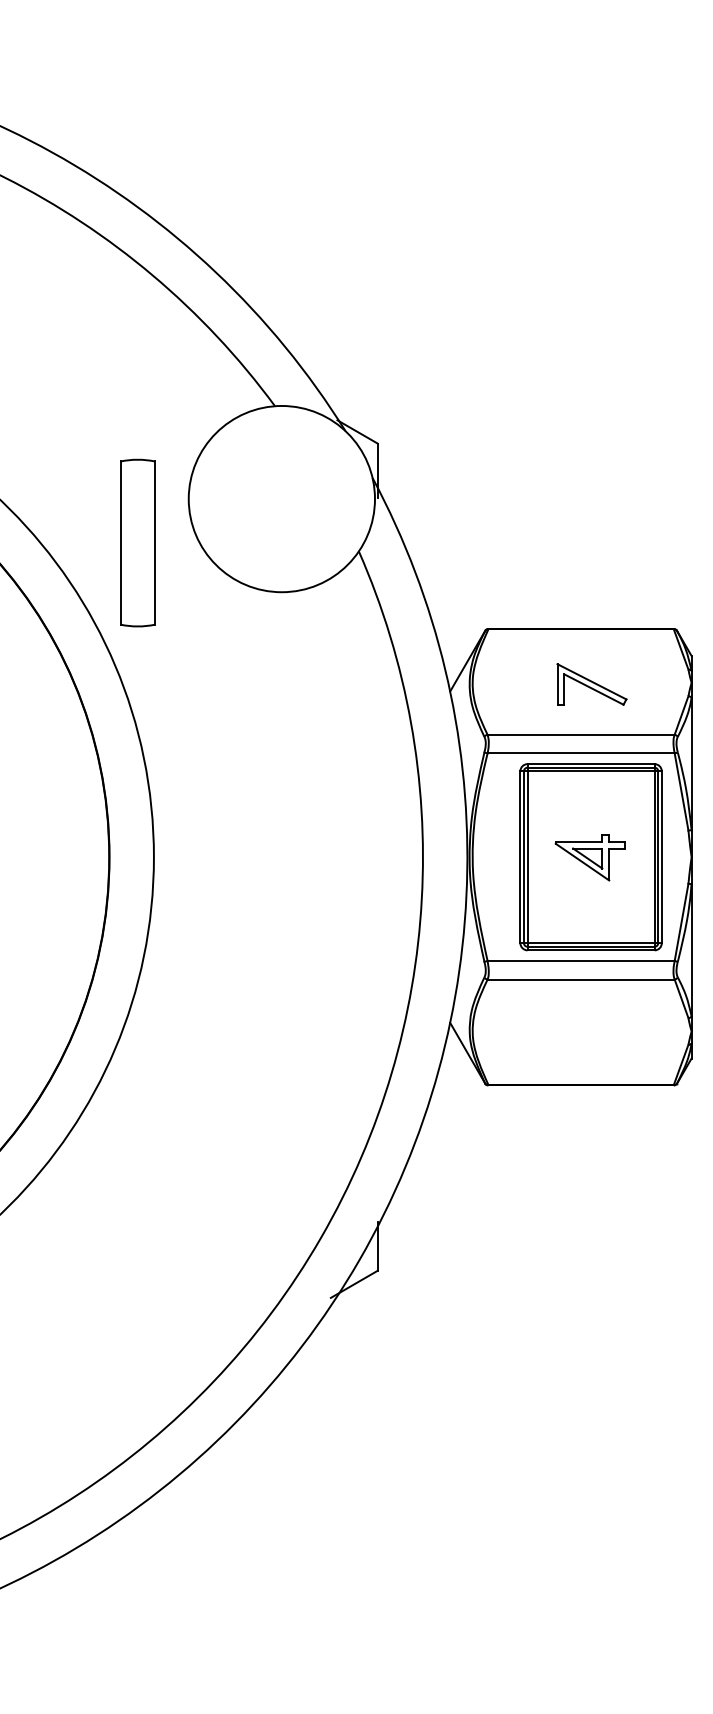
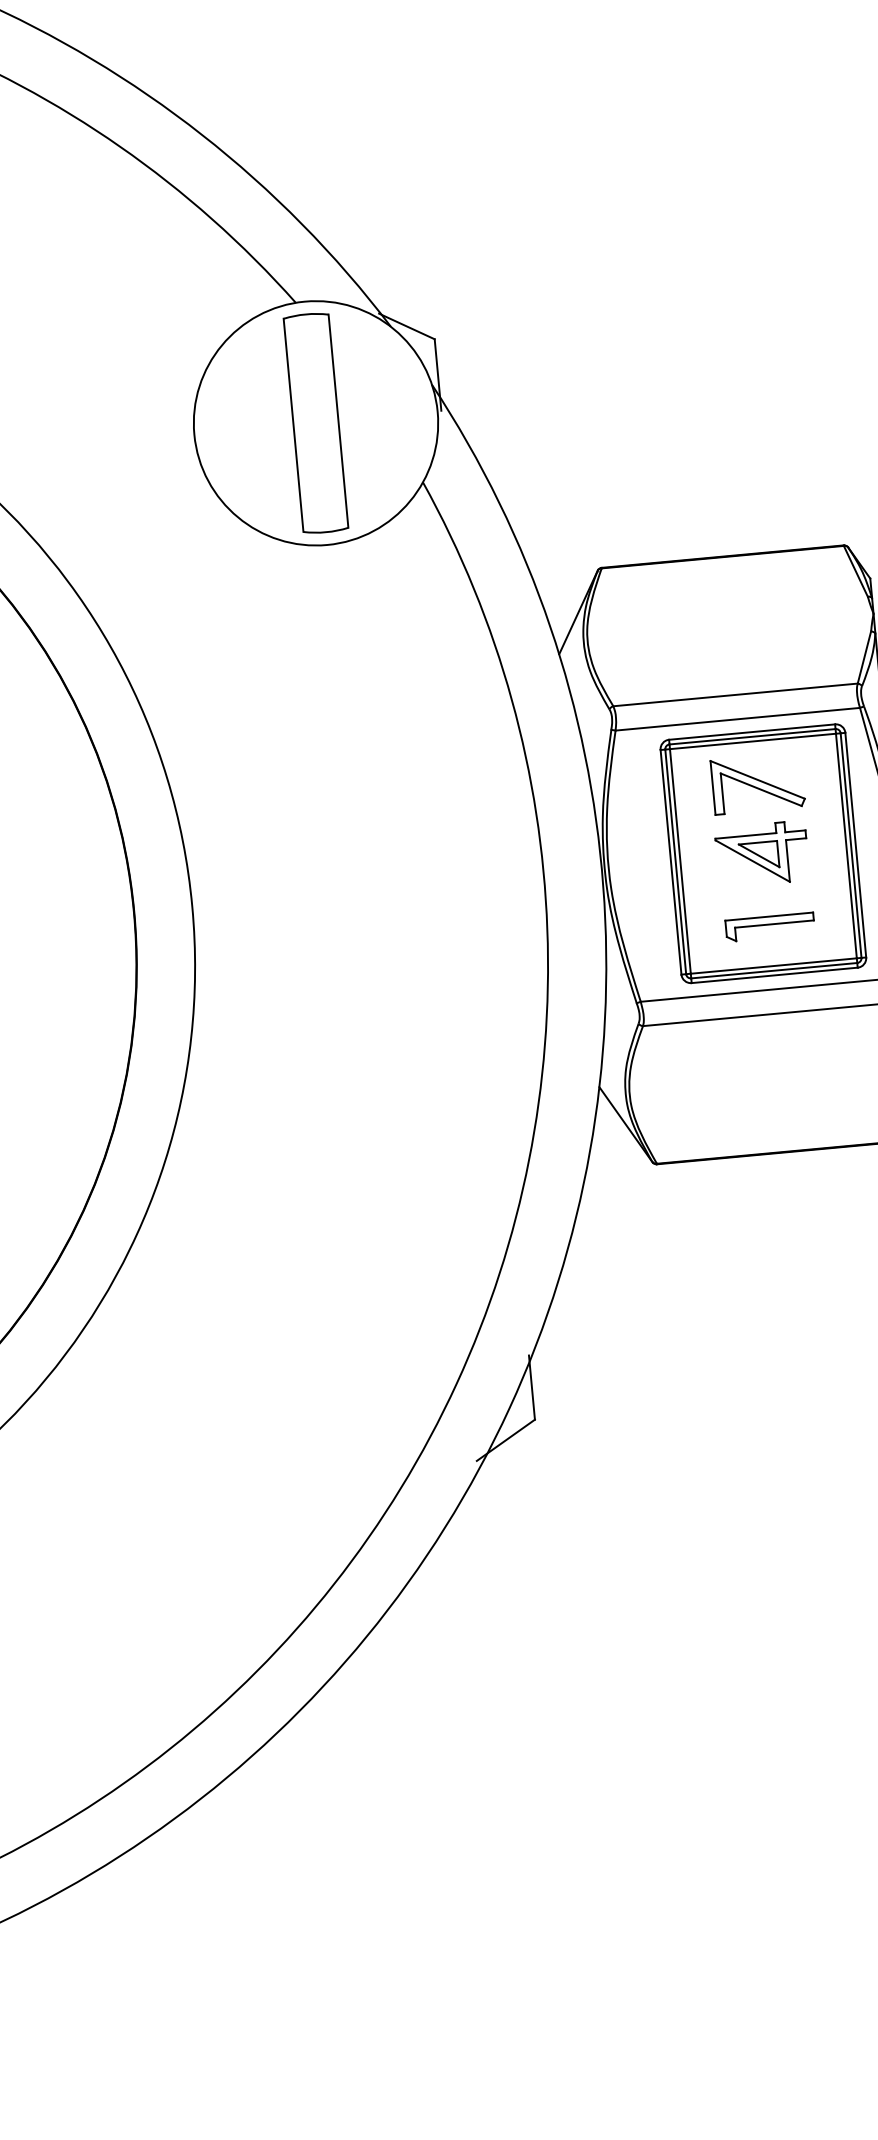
part: (137, 542) -> (315, 422), moved
part: (591, 684) -> (757, 783), moved
part: (590, 913) -> (769, 927), added

